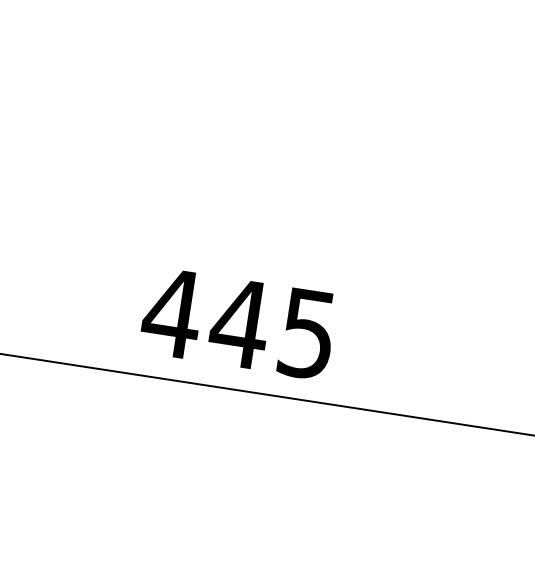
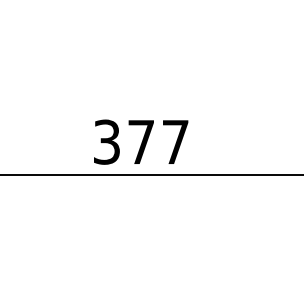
text: (238, 321) -> (140, 141), 445 -> 377

